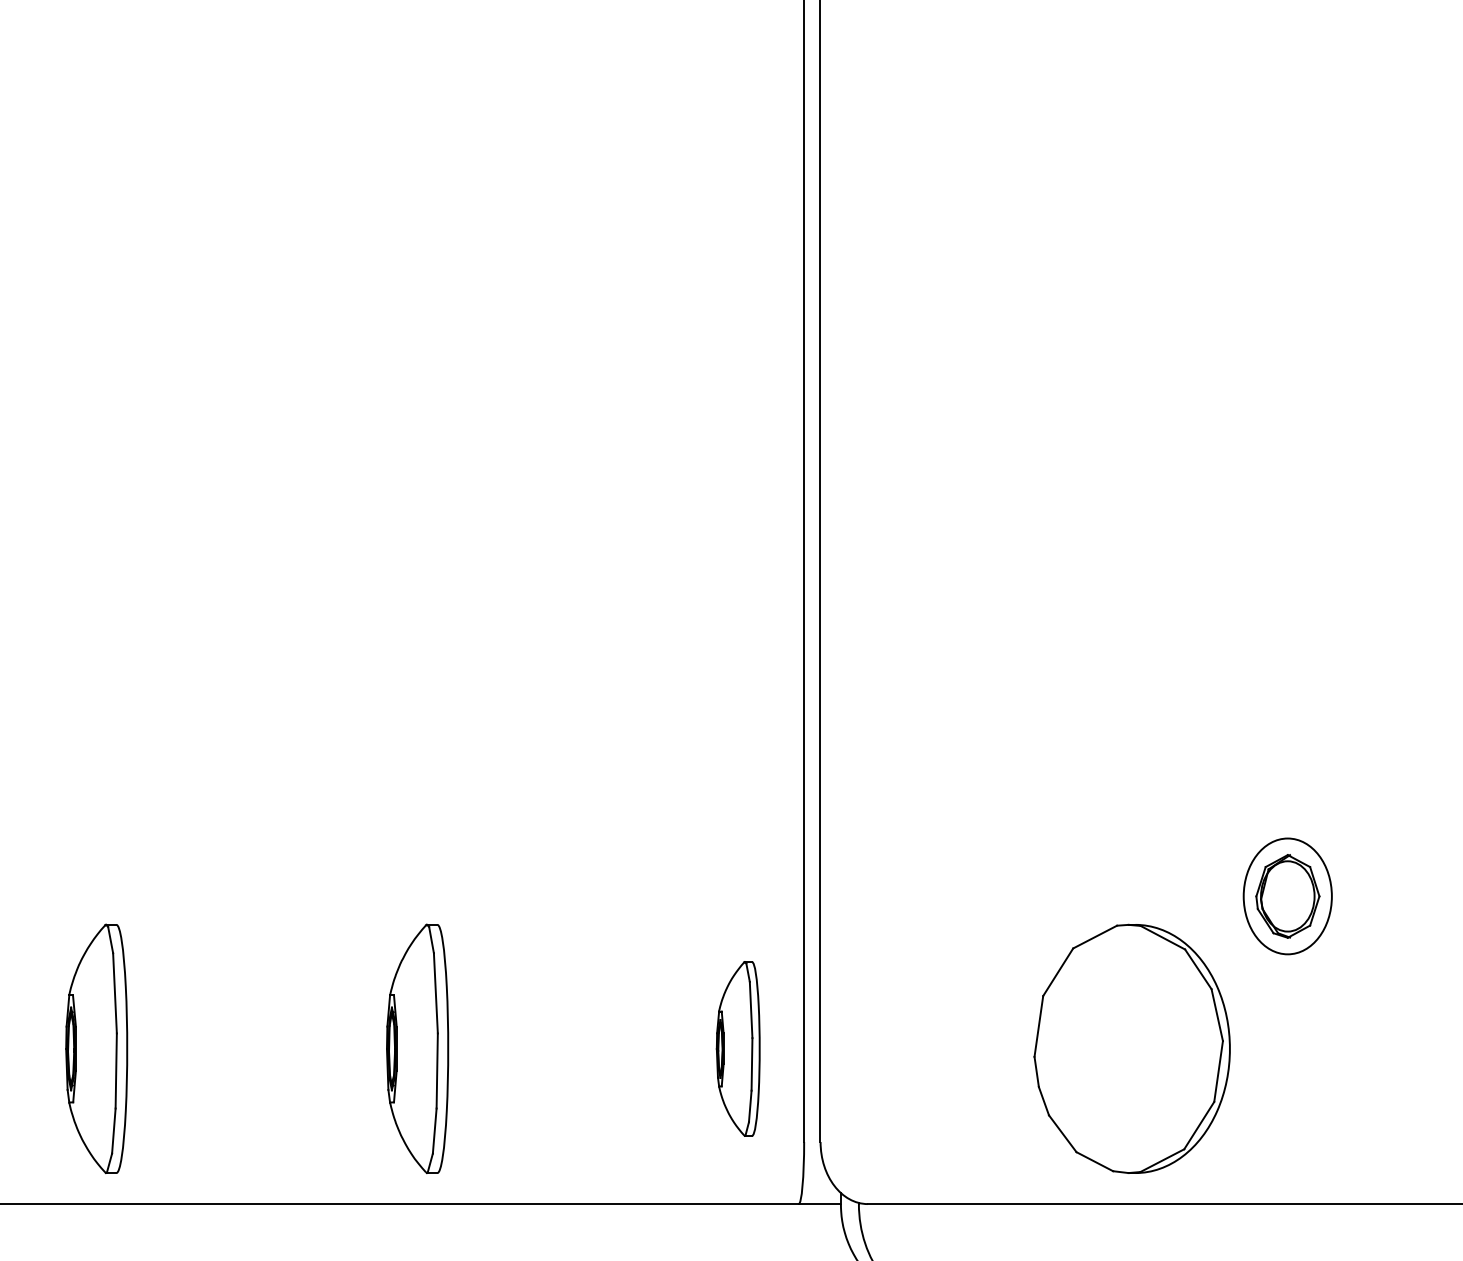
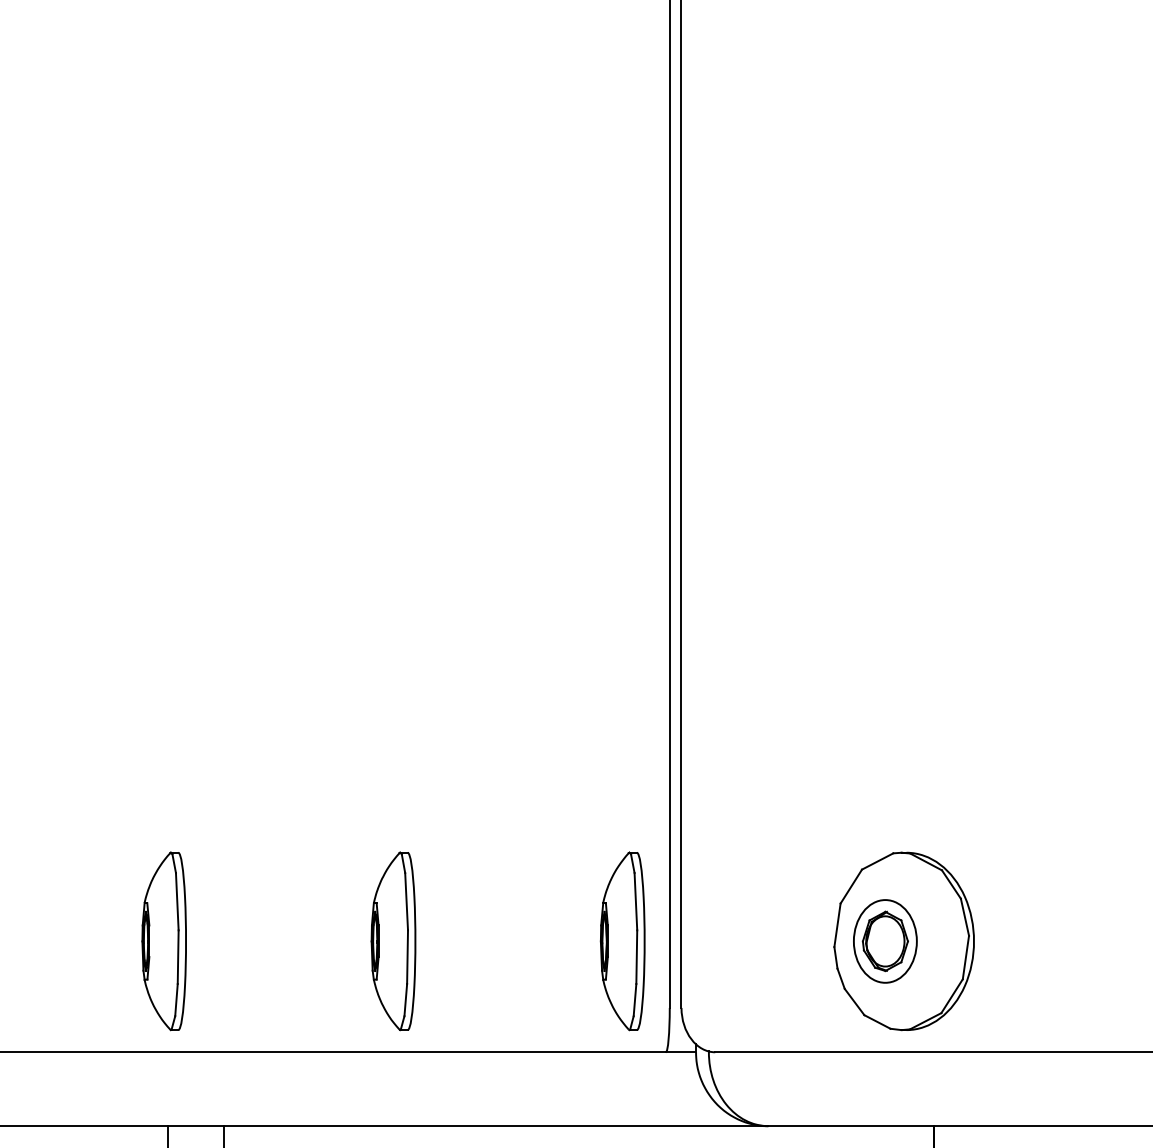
part: (1287, 896) -> (885, 941), moved
part: (738, 1049) -> (622, 941), size x1.43

